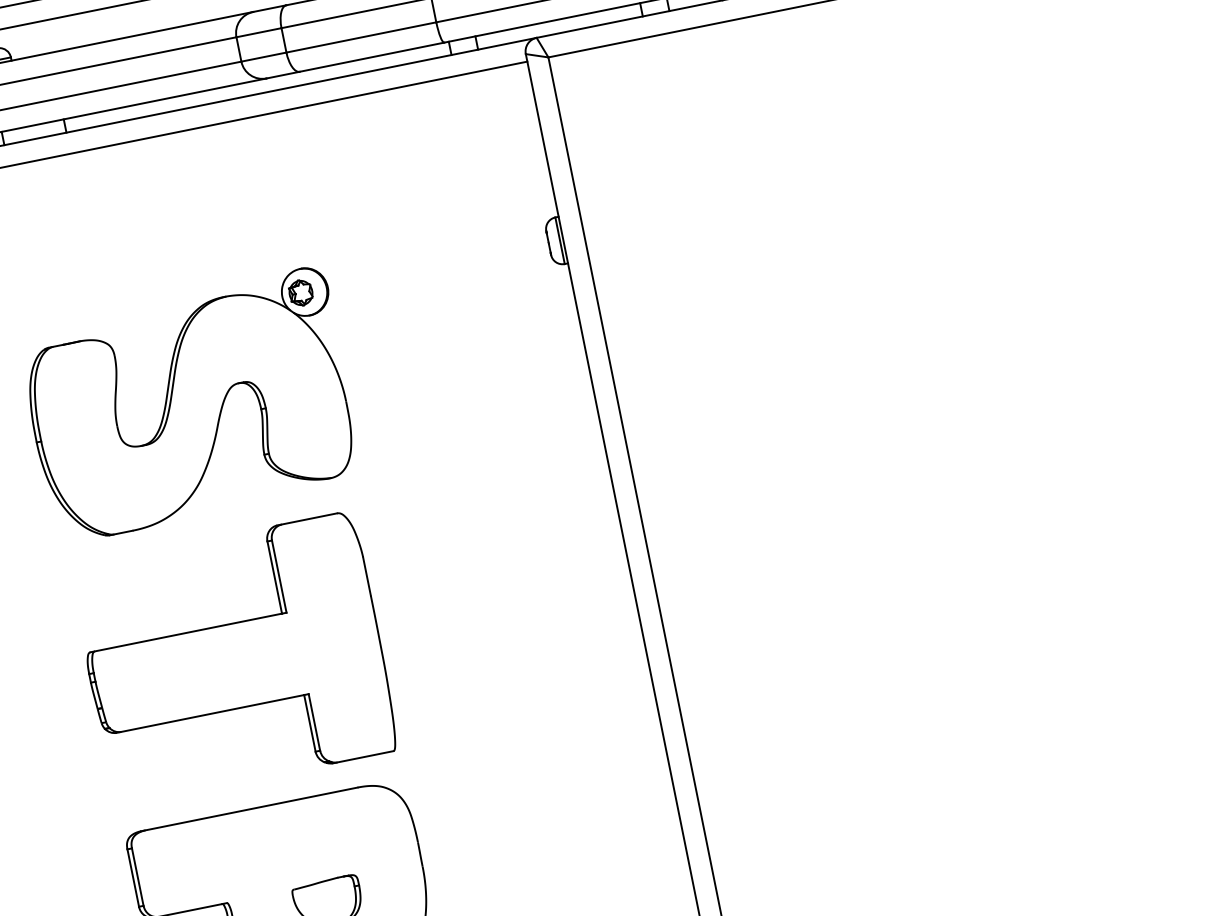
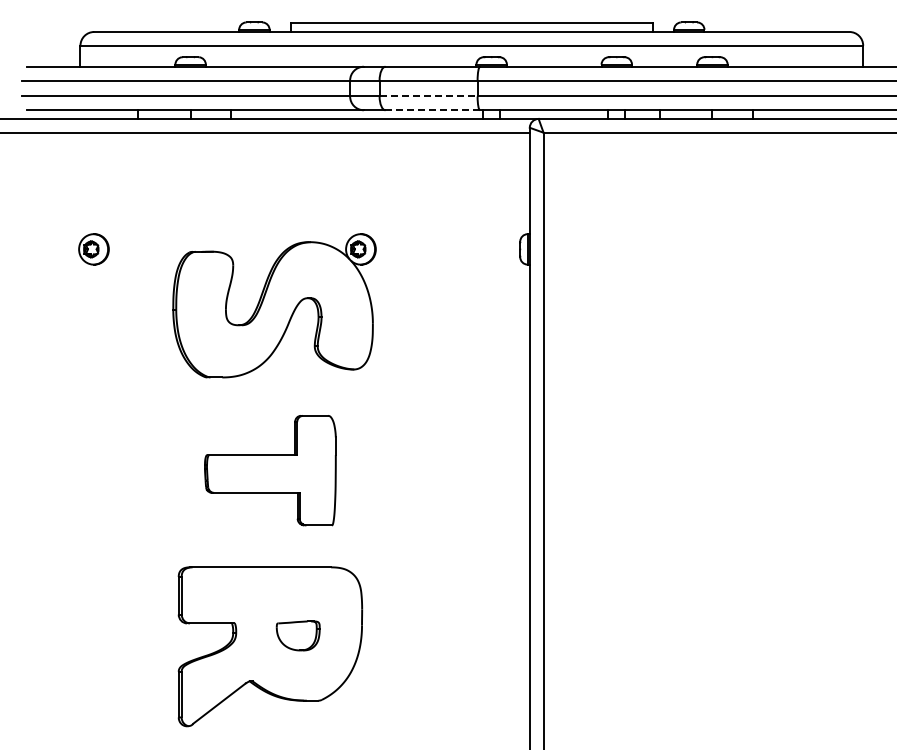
line: (361, 37) -> (428, 96), solid -> dashed
line: (371, 57) -> (432, 110), solid -> dashed
part: (234, 658) -> (270, 470), size x0.7

